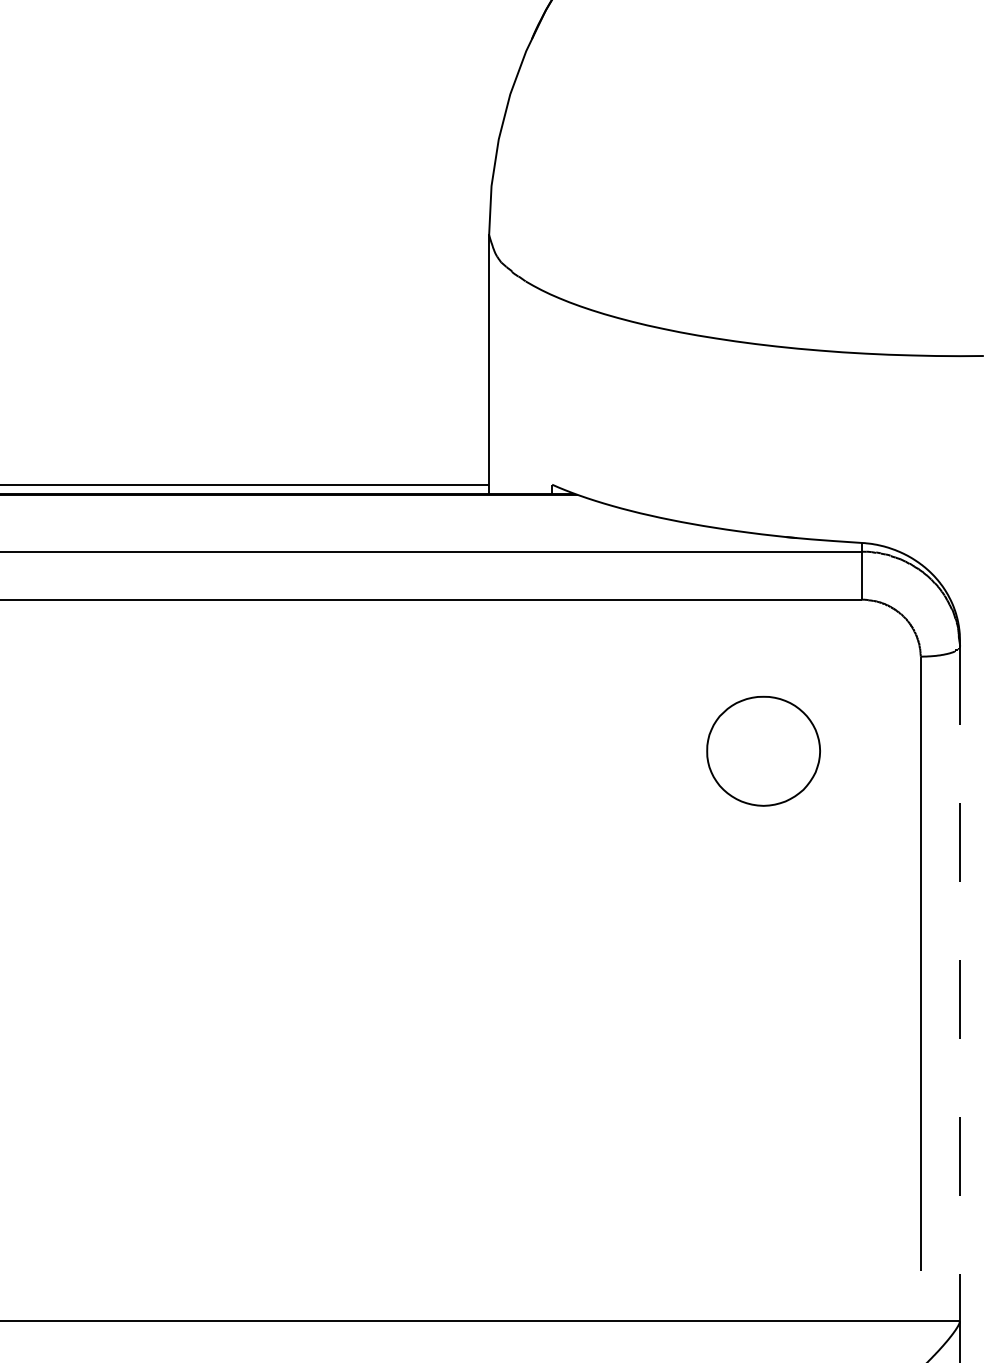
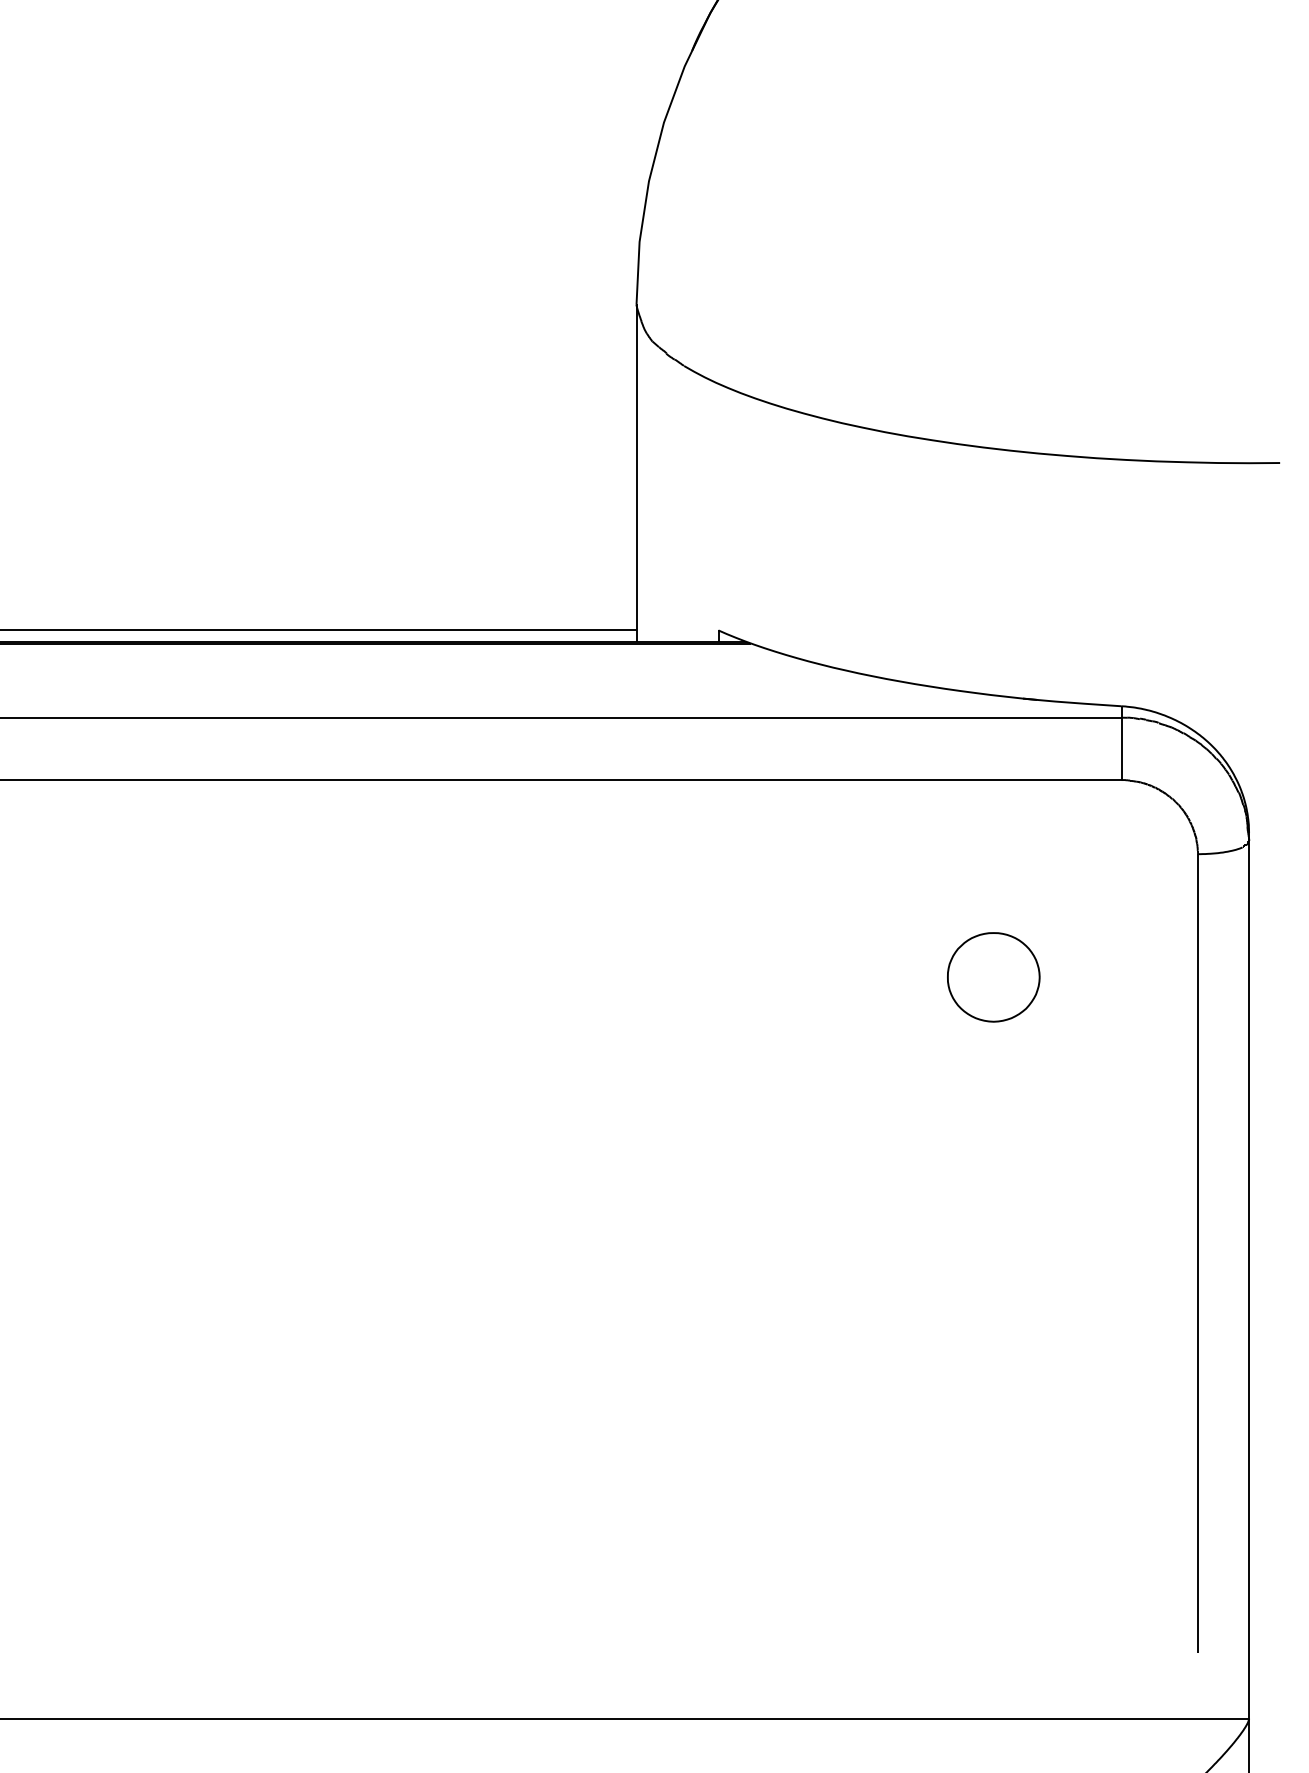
part: (763, 751) -> (993, 977), size x0.62
line: (960, 972) -> (1249, 1265), dashed -> solid

